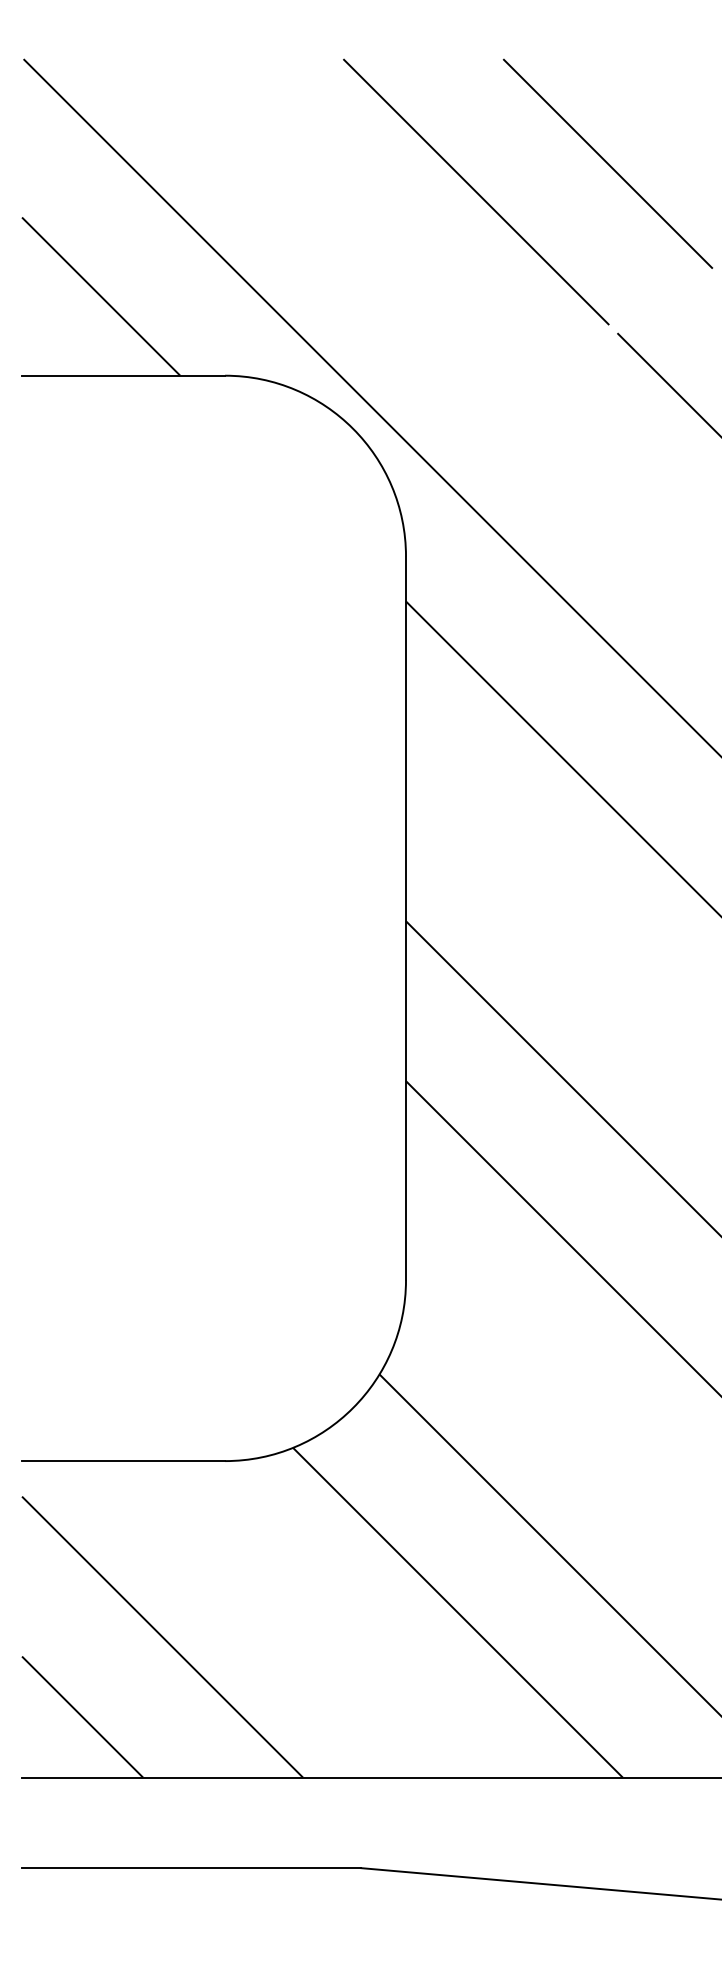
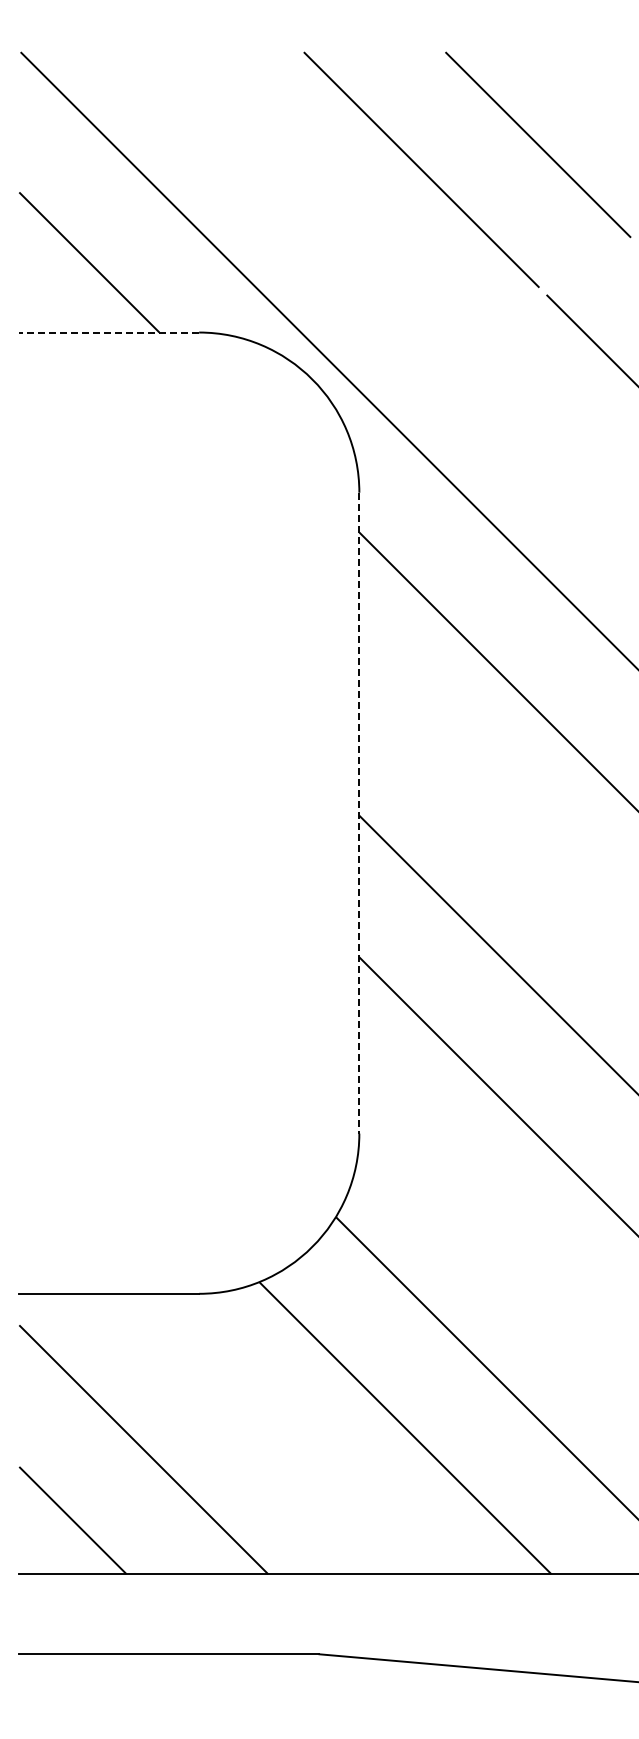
line: (123, 375) -> (109, 332), solid -> dashed
line: (406, 918) -> (359, 813), solid -> dashed

